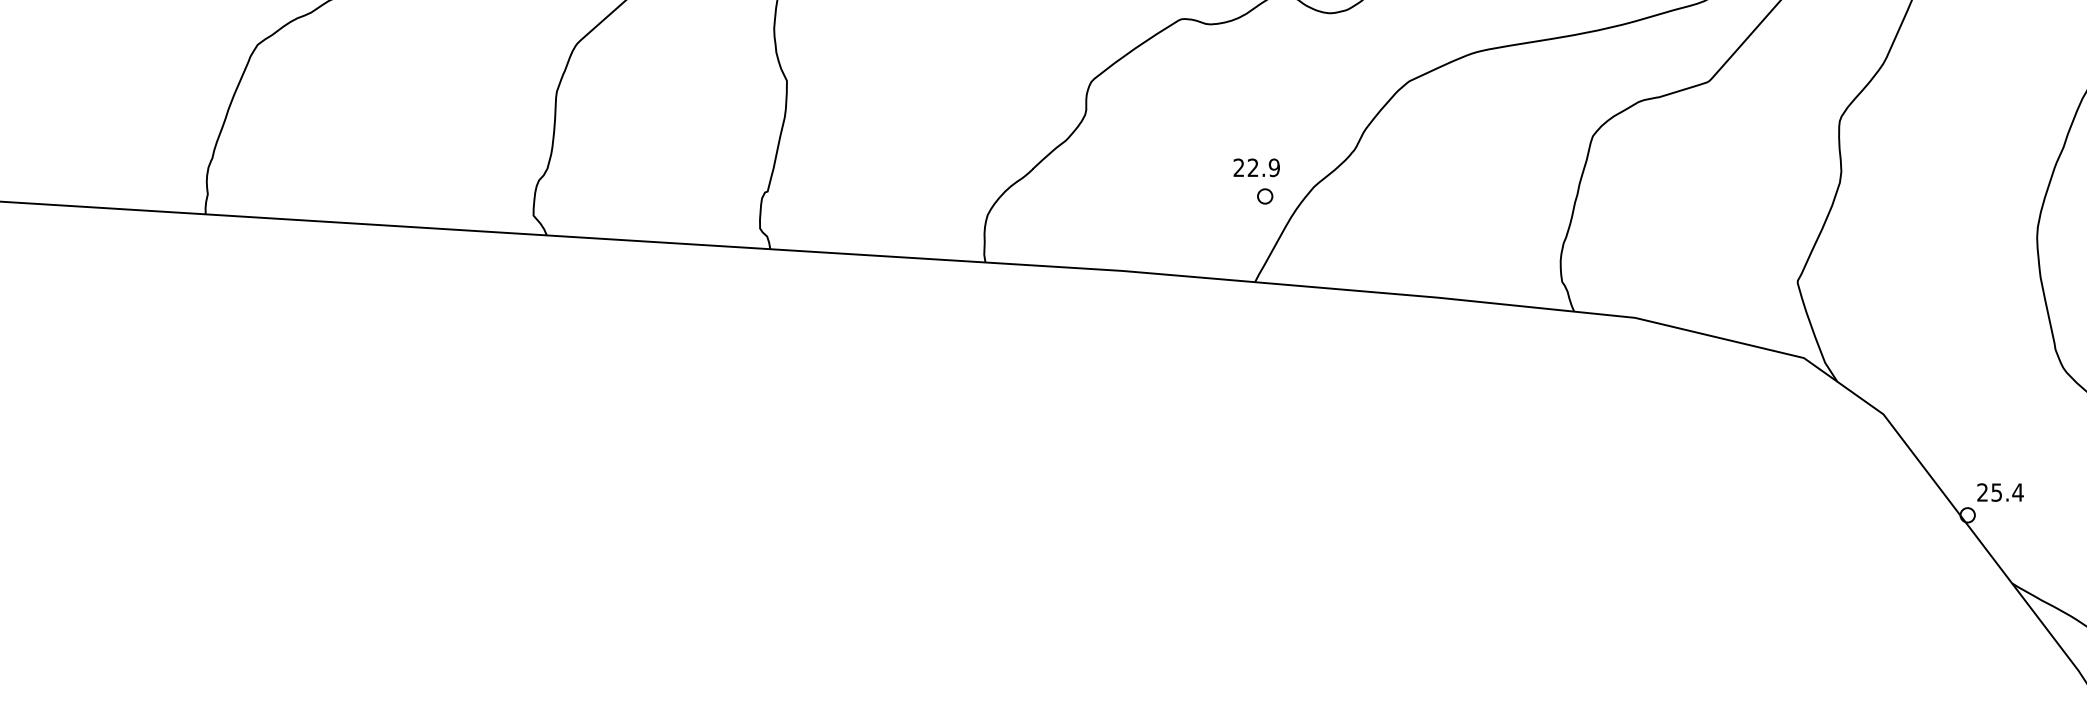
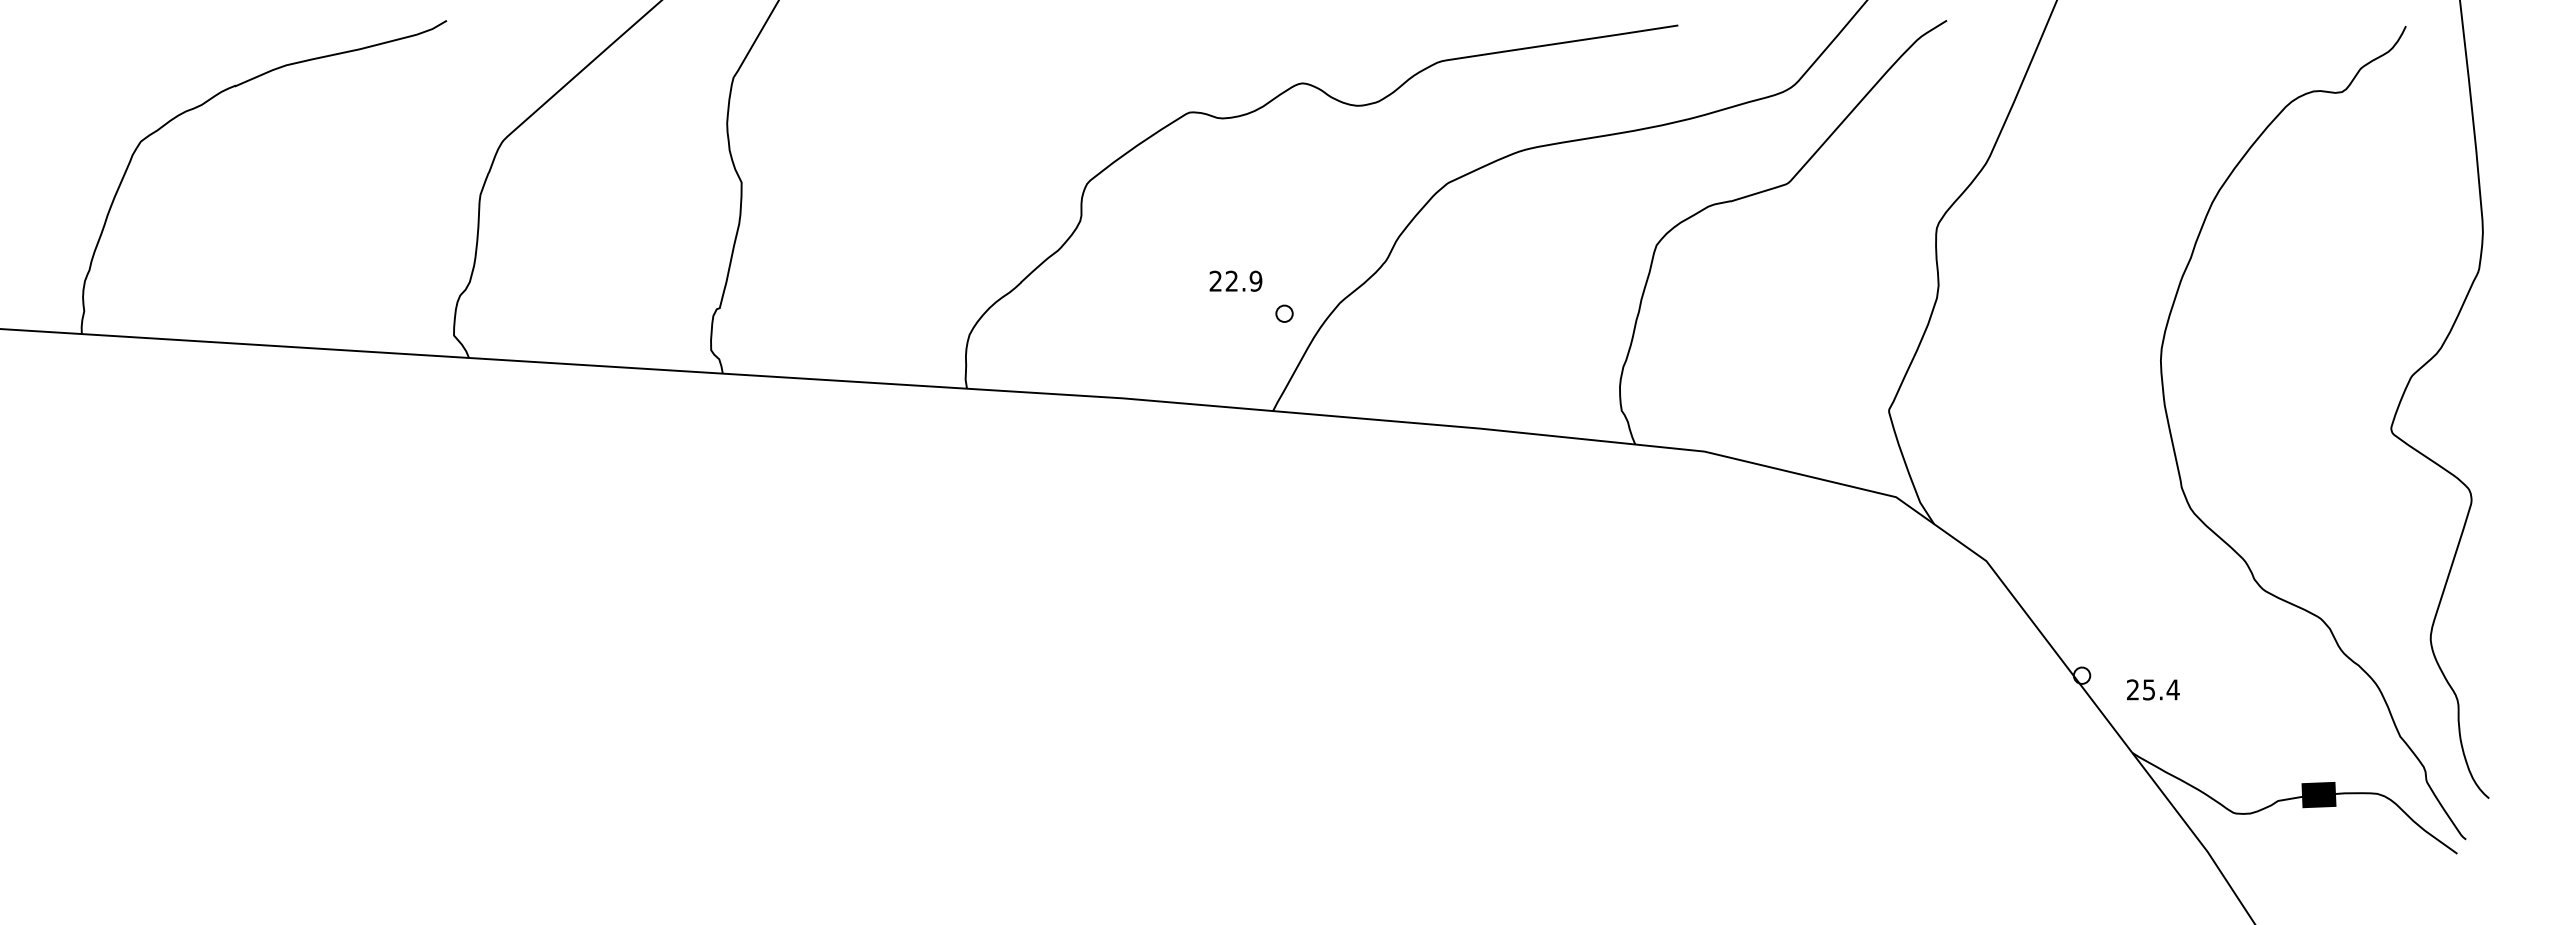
text: (1256, 167) -> (1235, 280), moved
text: (2000, 492) -> (2153, 689), moved

